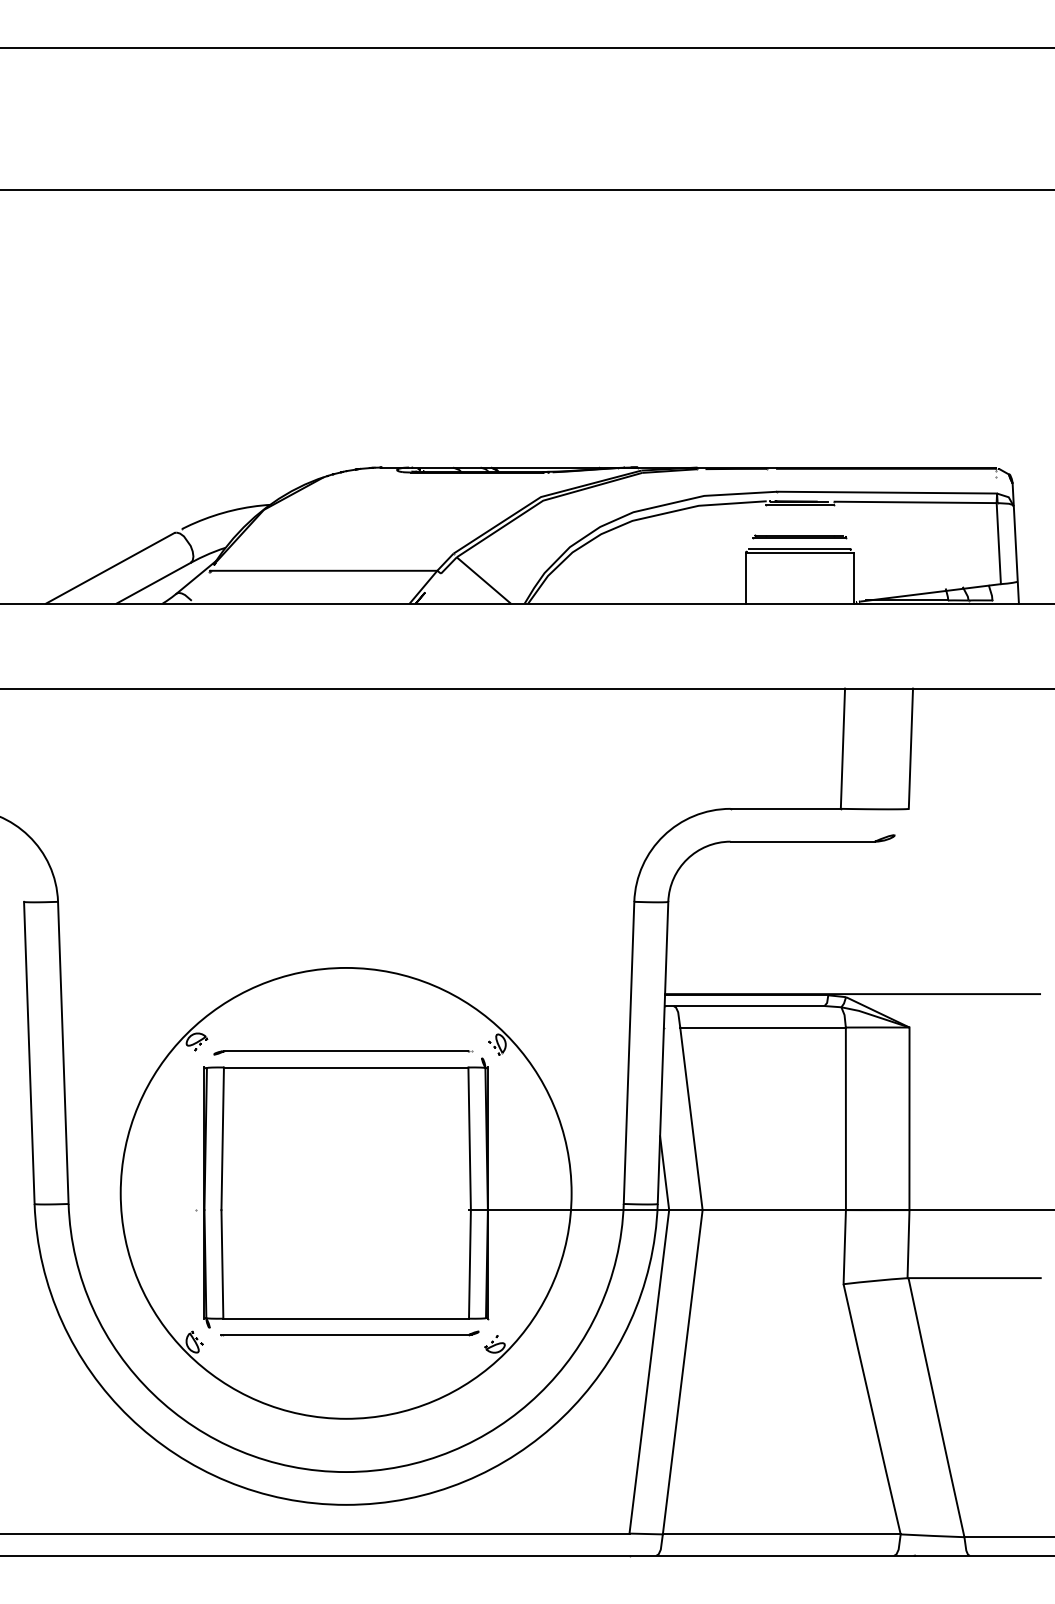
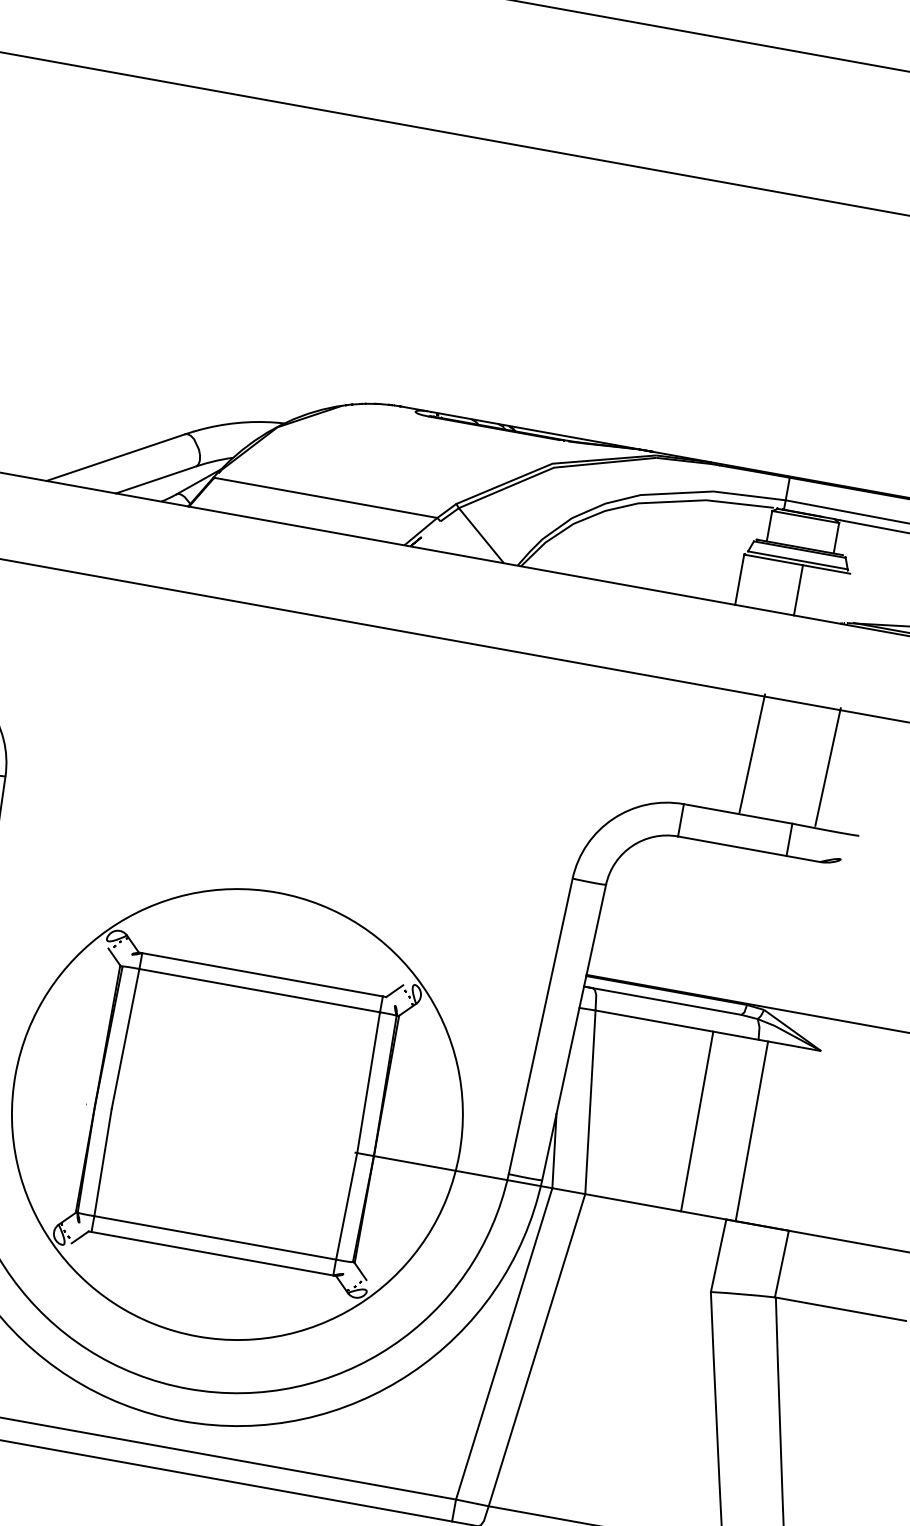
line: (853, 577) -> (798, 589), moved
line: (842, 748) -> (751, 753), moved
line: (910, 748) -> (827, 766), moved
line: (845, 1118) -> (696, 1121), moved
line: (909, 1118) -> (751, 1131), moved

